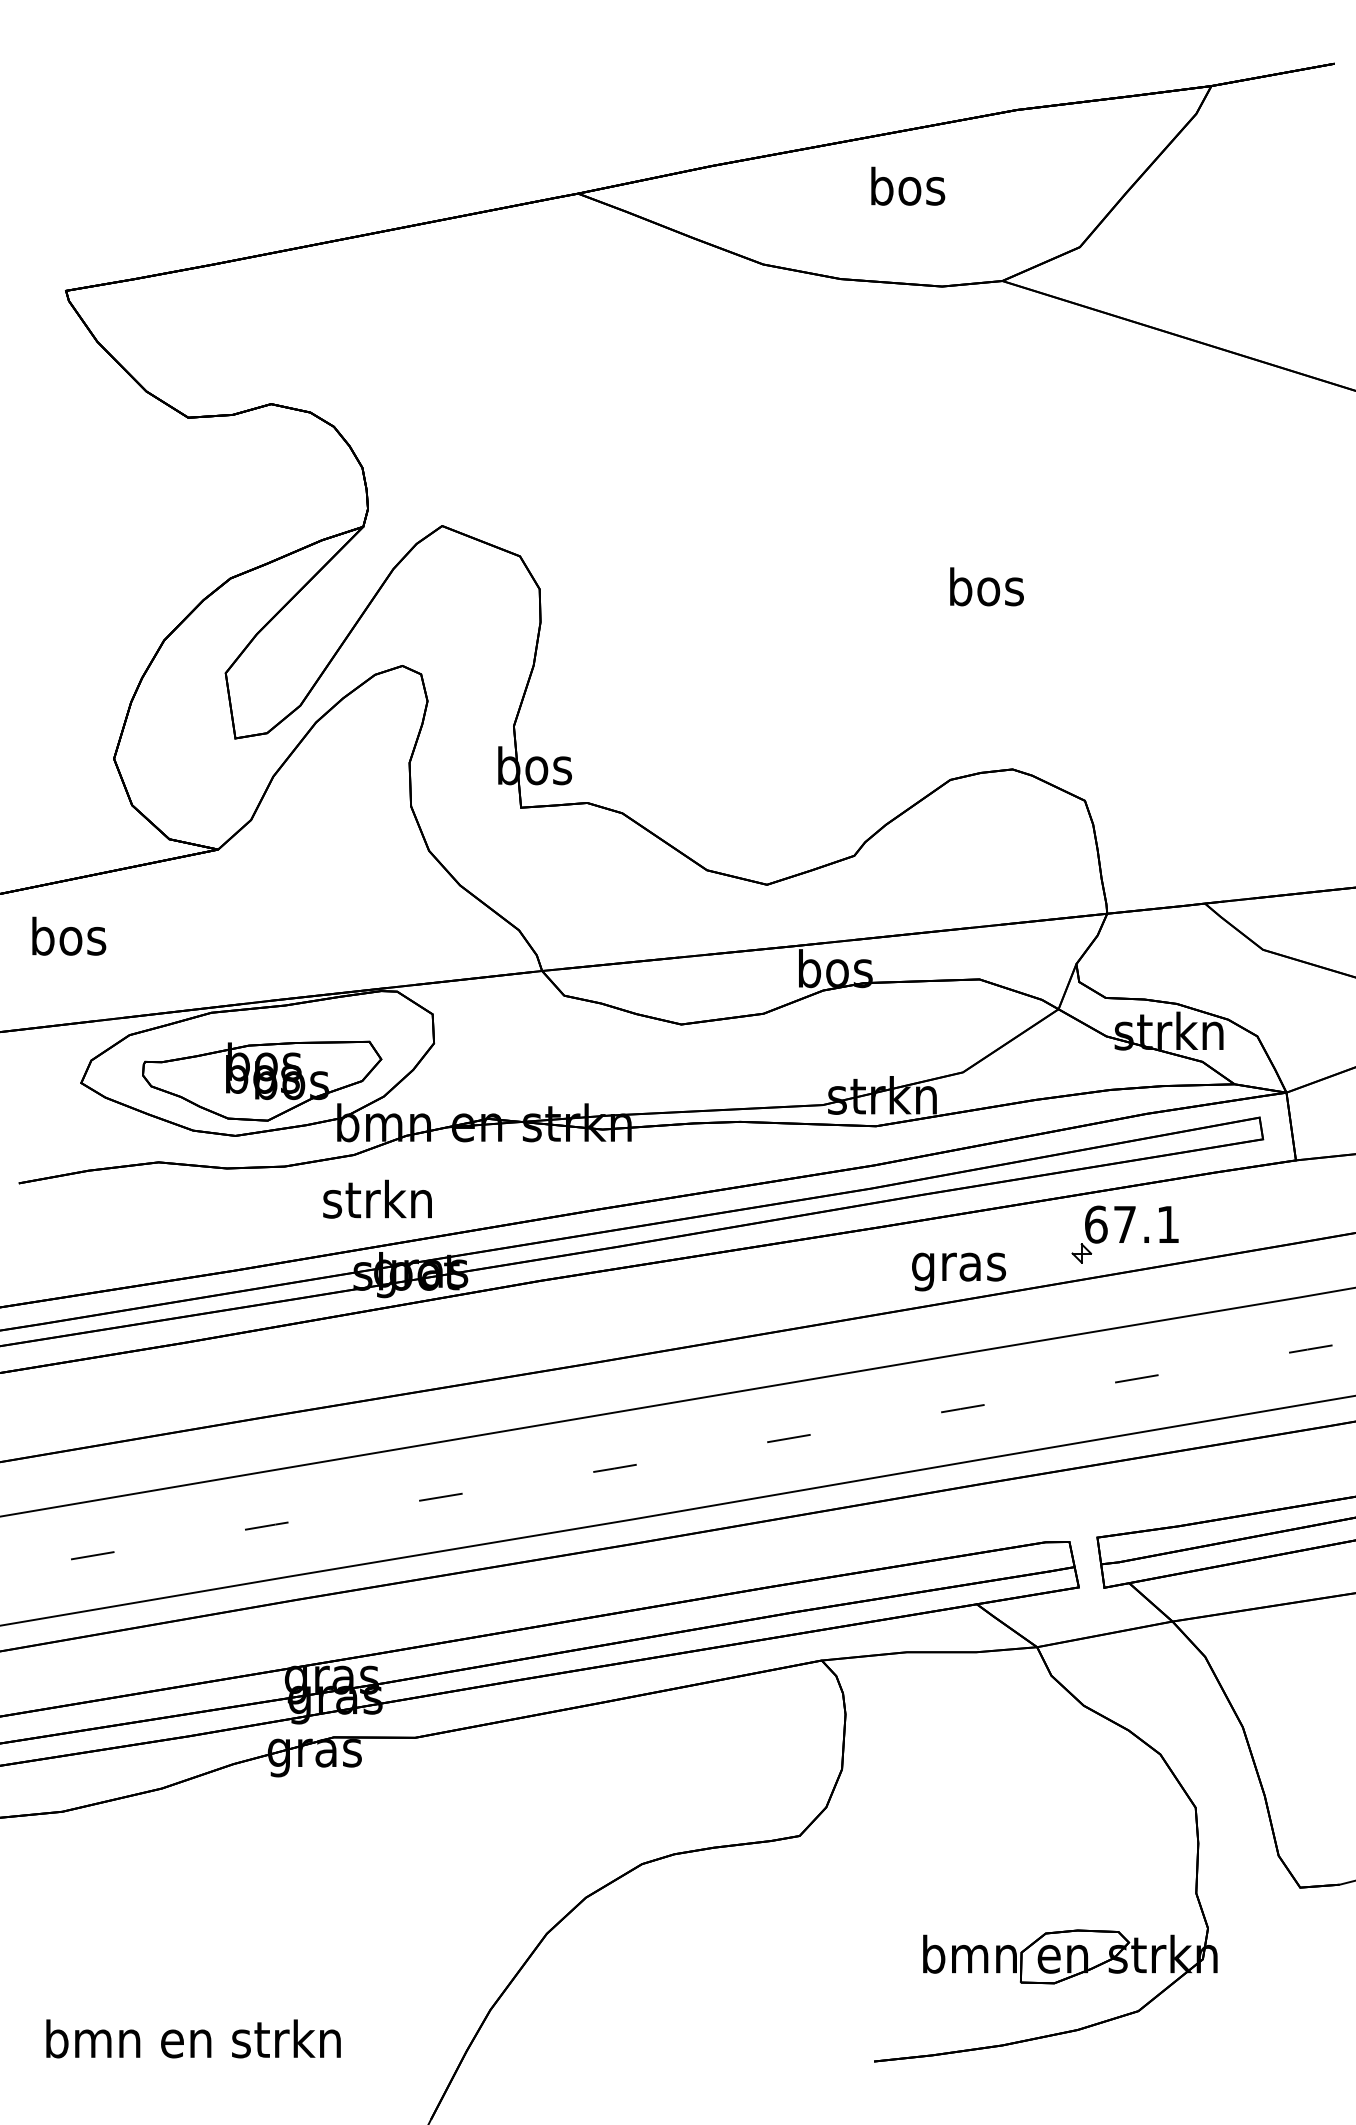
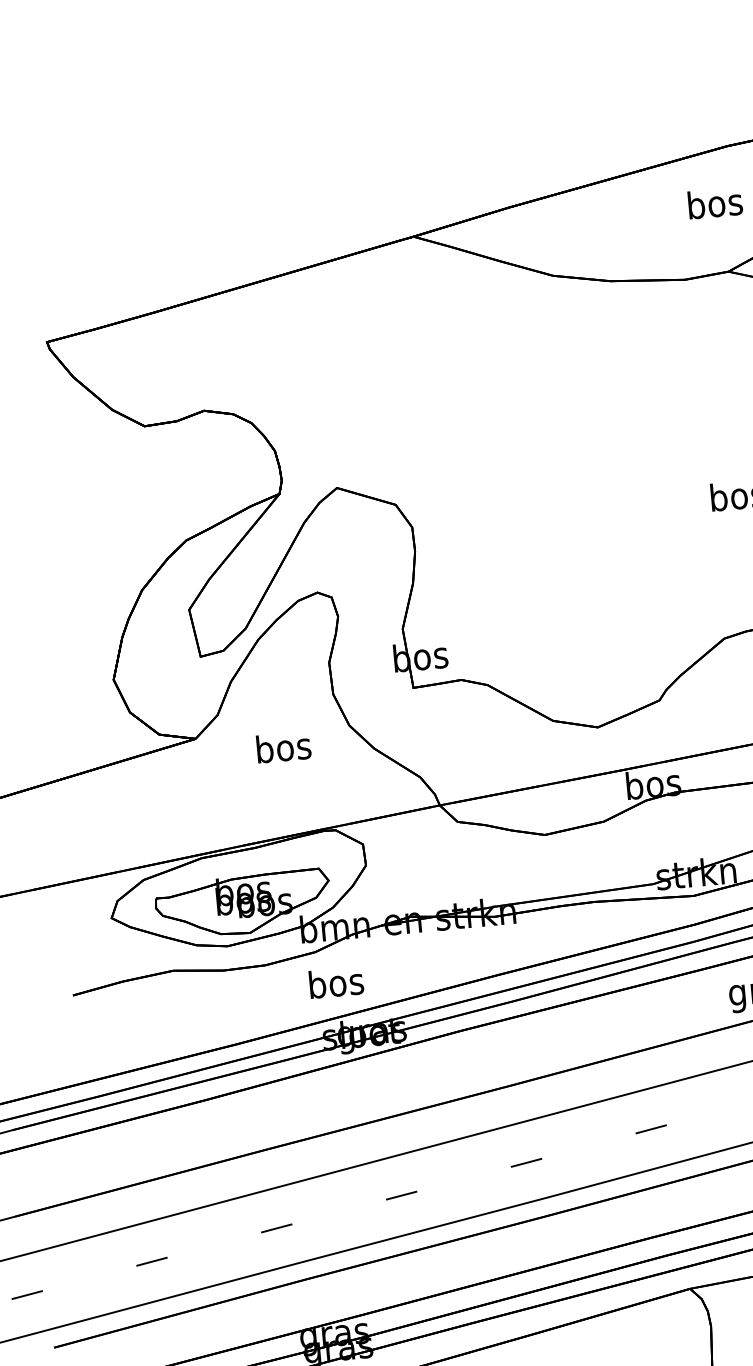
text: (908, 185) -> (715, 202), moved
text: (69, 935) -> (284, 746), moved
text: (377, 1198) -> (335, 982), strkn -> bos

